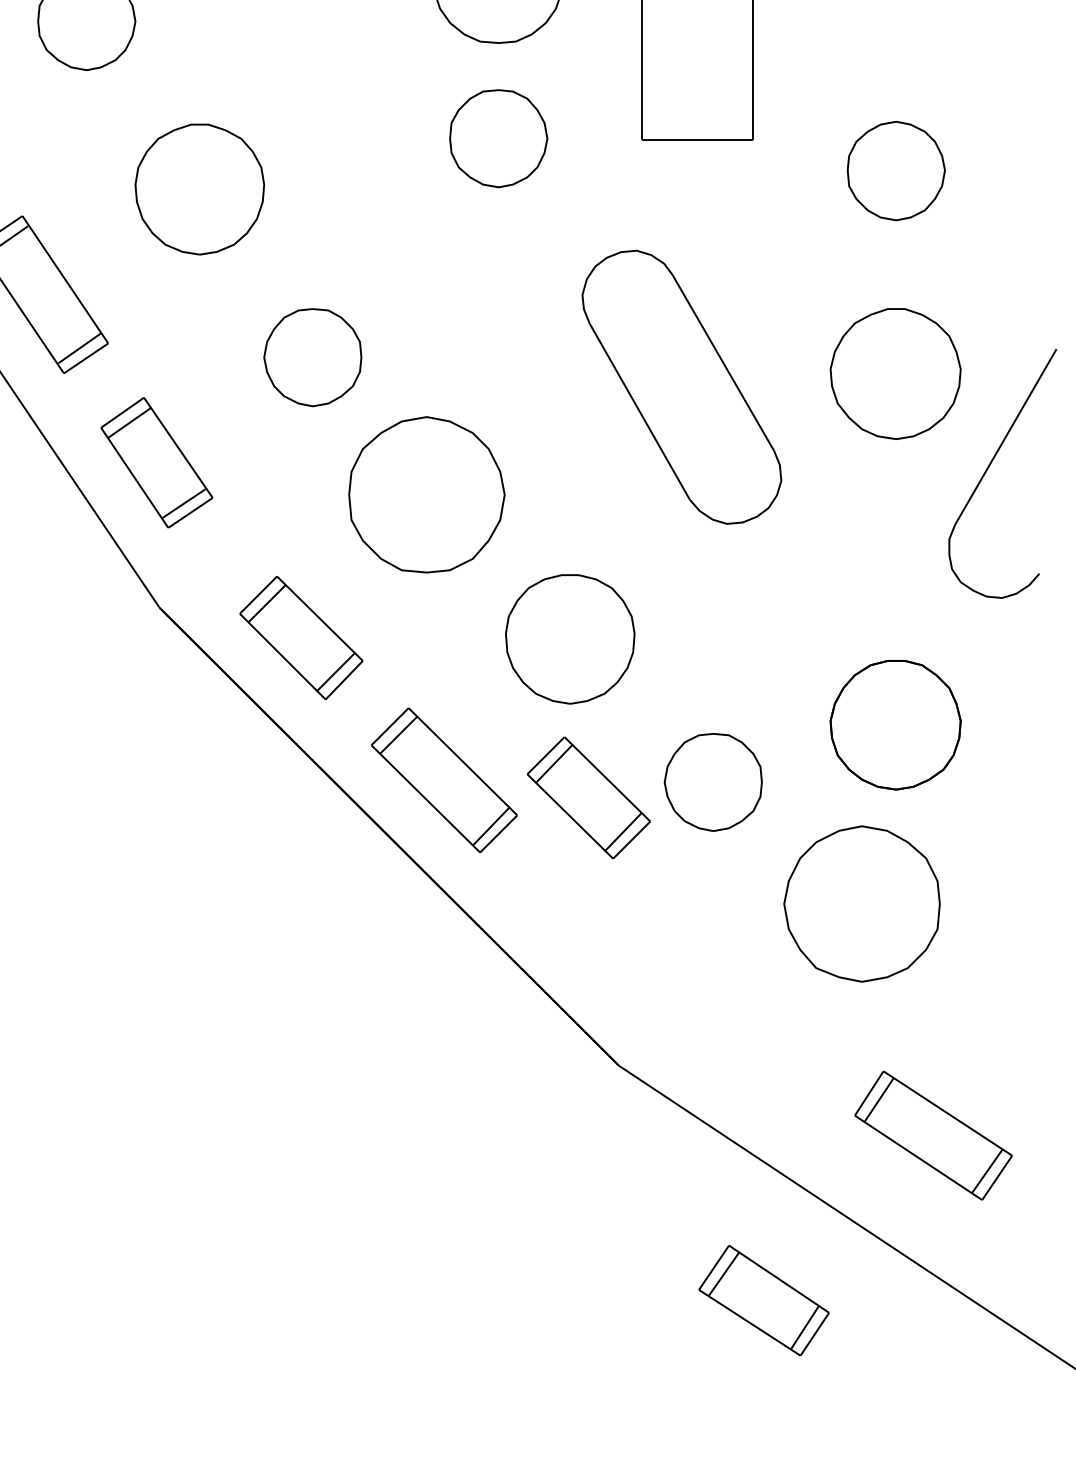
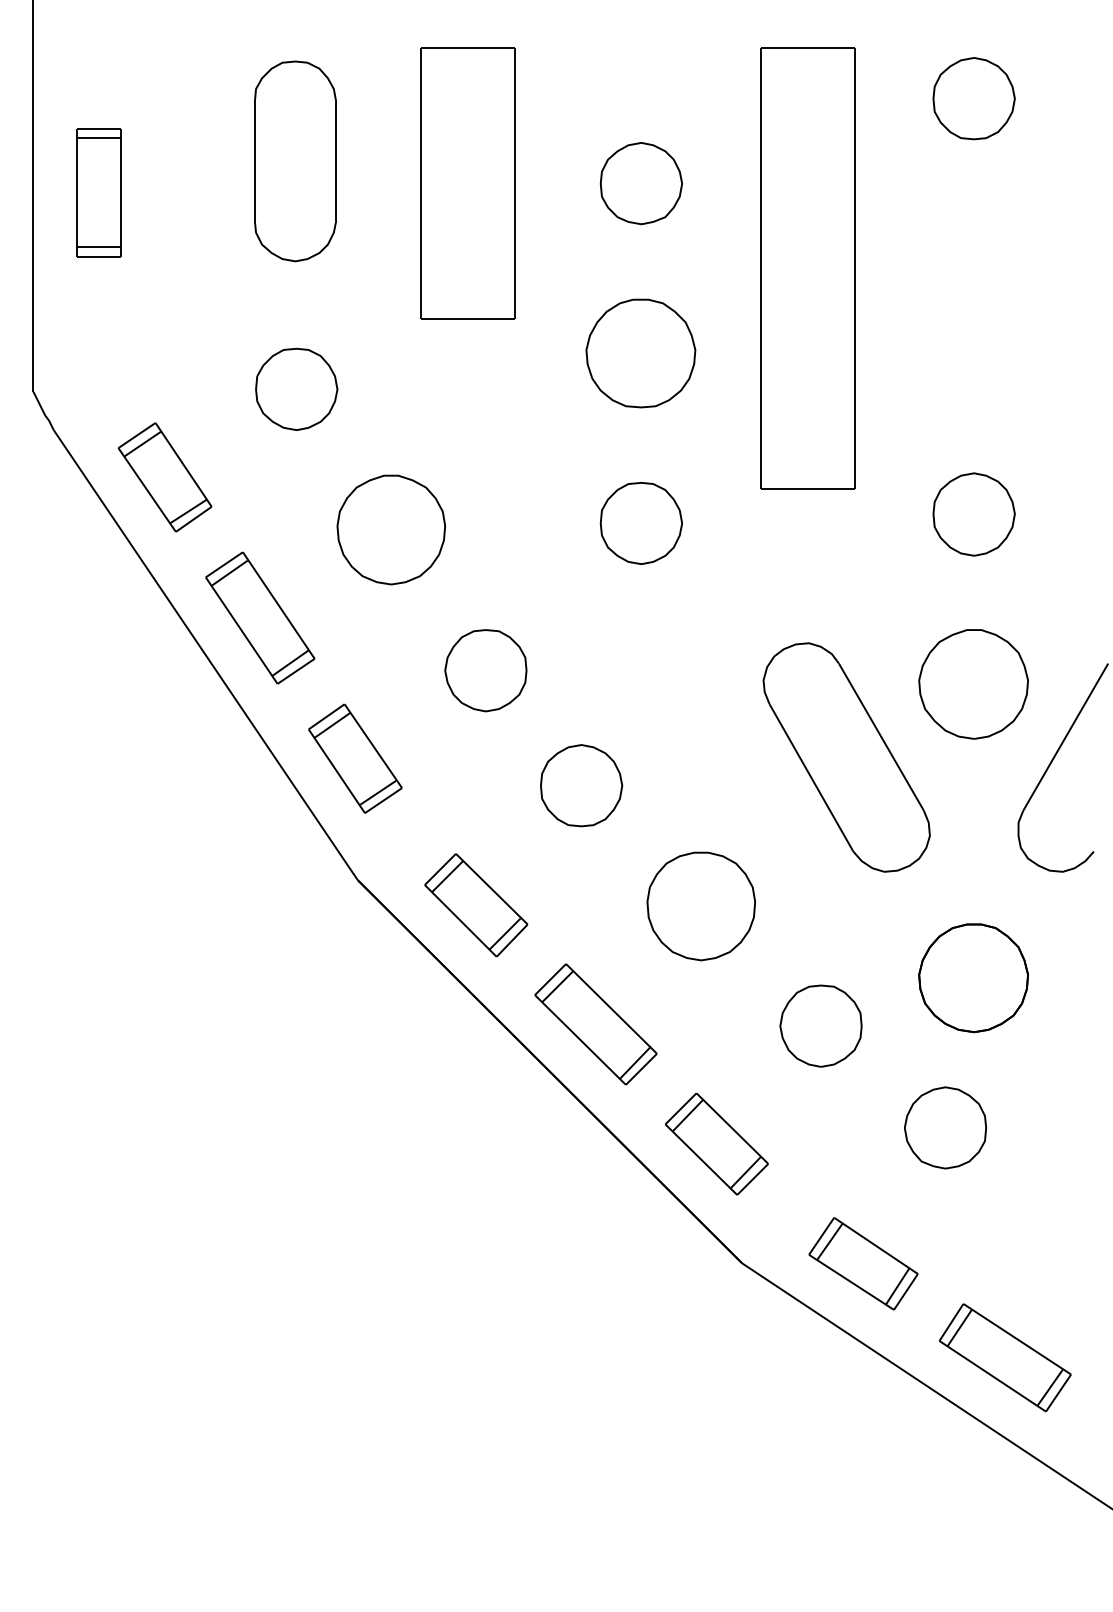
part: (498, 138) -> (641, 523), moved
part: (681, 387) -> (846, 757), moved
part: (427, 494) -> (581, 785), size x0.62
part: (588, 797) -> (716, 1143), moved
part: (862, 903) -> (945, 1127), size x0.62
part: (933, 1135) -> (1005, 1357), moved
part: (764, 1300) -> (863, 1263), moved

